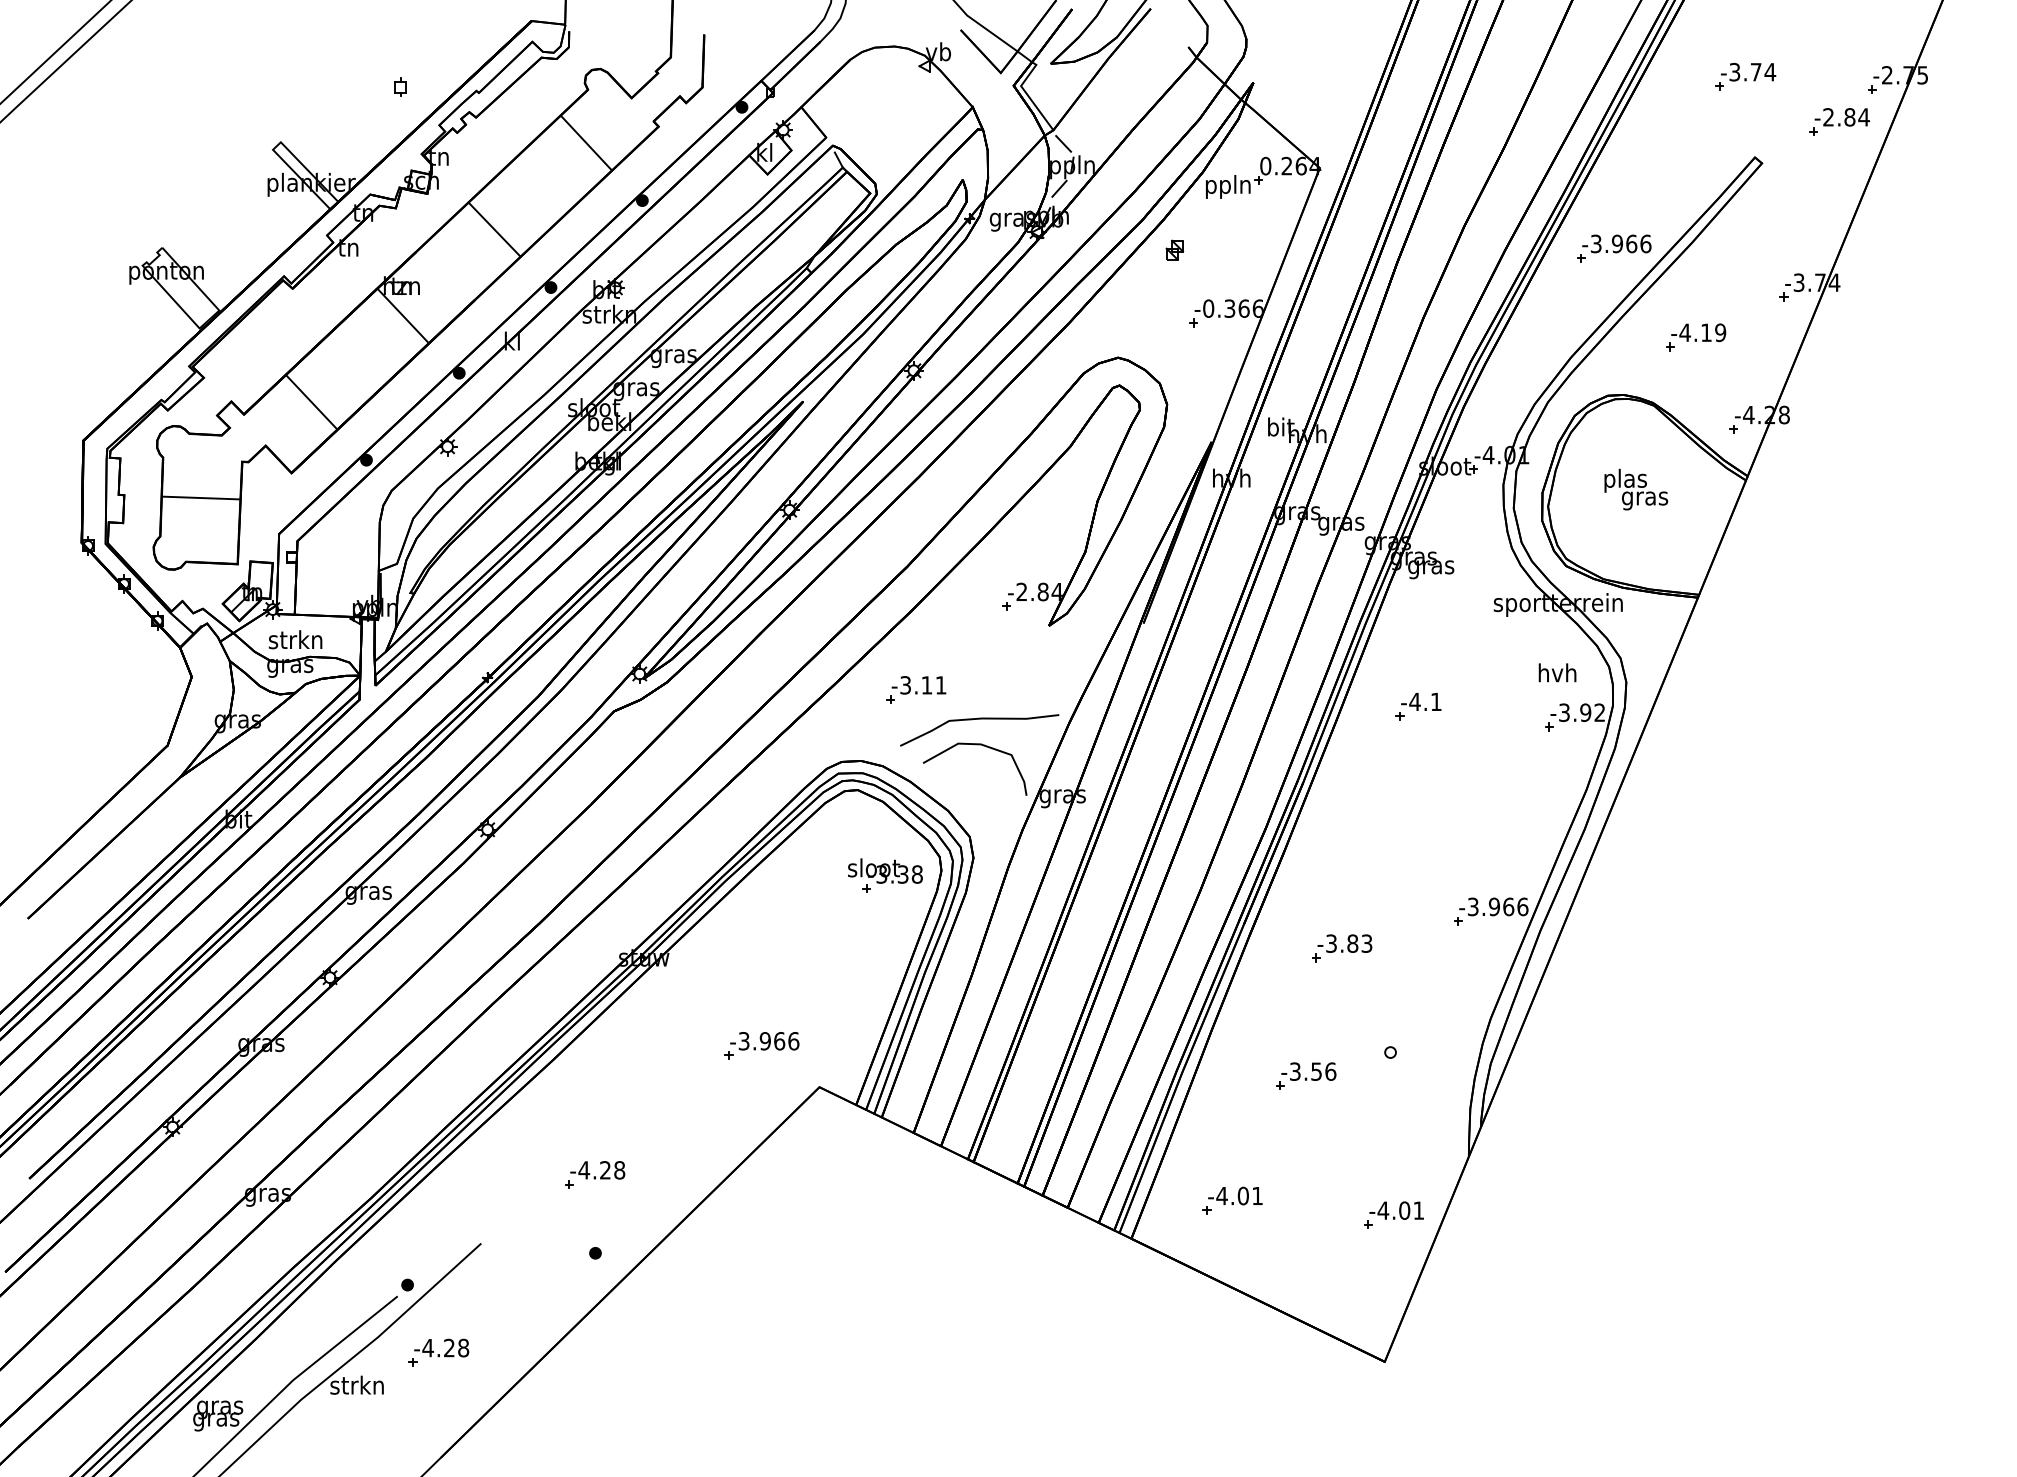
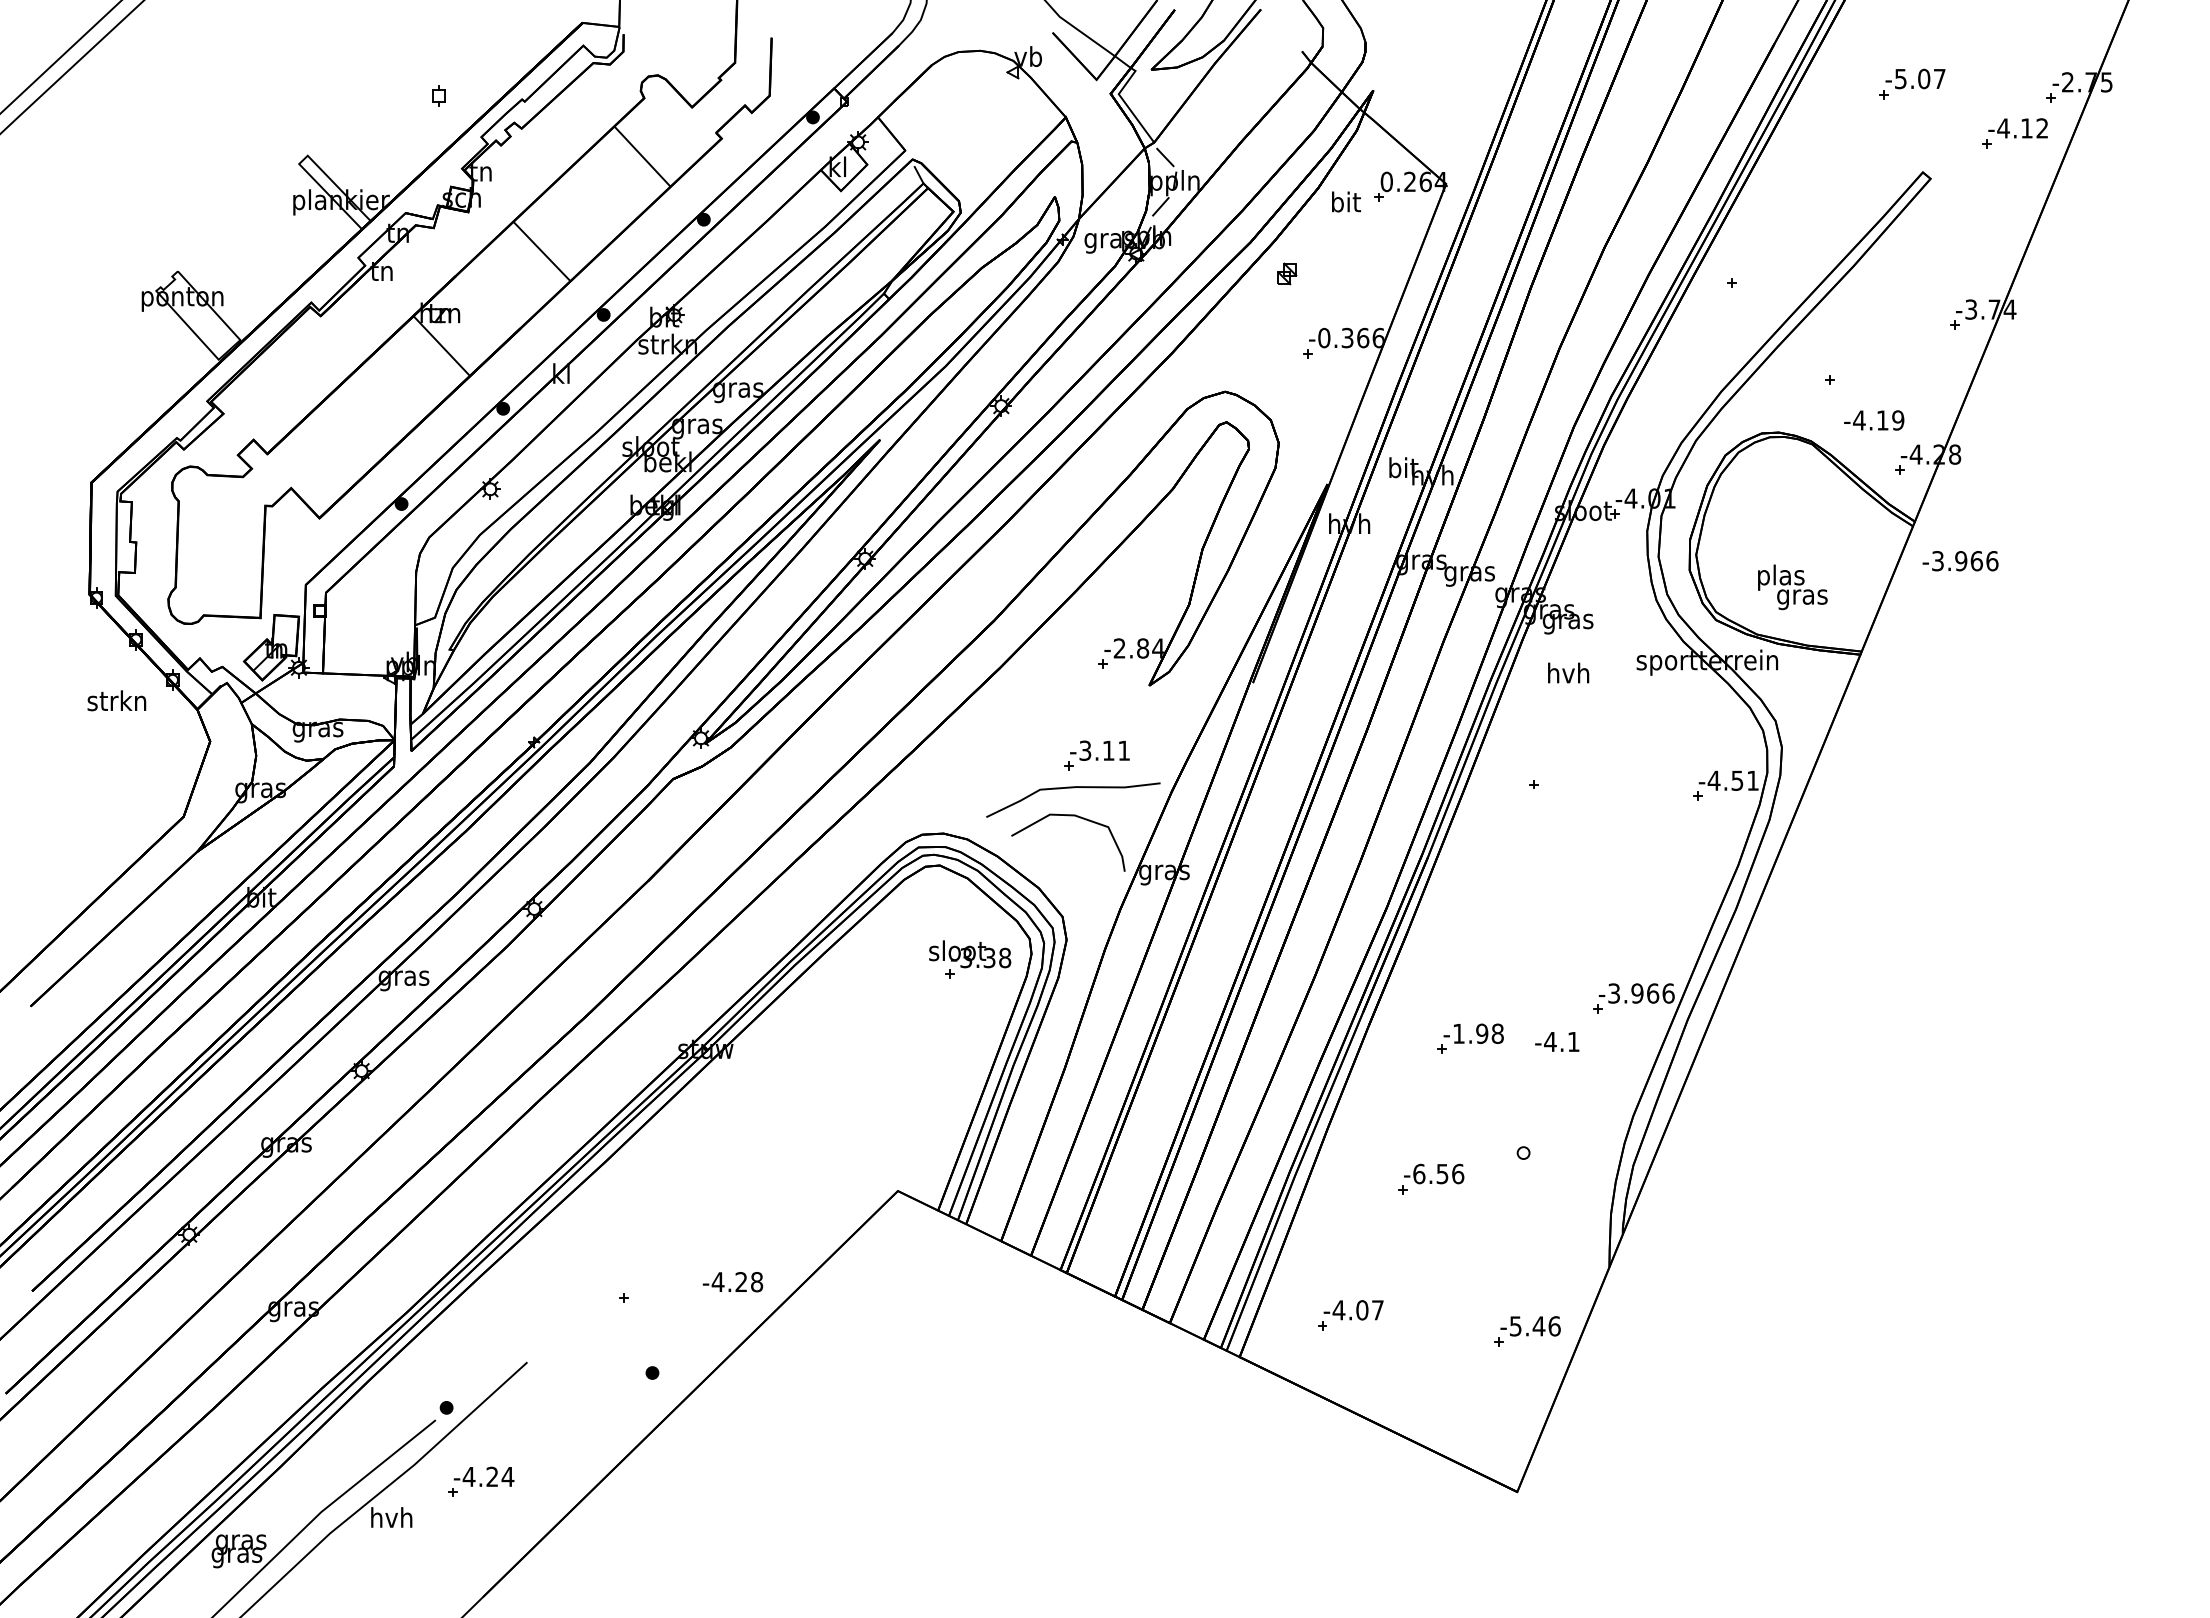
text: (1752, 71) -> (1920, 78), -3.74 -> -5.07
text: (1845, 117) -> (2022, 128), -2.84 -> -4.12
text: (1228, 186) -> (1345, 204), ppln -> bit
text: (1616, 244) -> (1960, 561), moved
text: (1698, 332) -> (1874, 420), moved
line: (311, 402) -> (341, 440), removed
text: (1635, 489) -> (1792, 587), moved
line: (201, 498) -> (220, 545), removed
text: (295, 639) -> (116, 700), moved
text: (1557, 672) -> (1568, 672), moved
part: (915, 689) -> (1096, 755), moved
text: (1421, 701) -> (1557, 1041), moved
text: (1581, 712) -> (1732, 780), -3.92 -> -4.51
text: (1349, 943) -> (1478, 1033), -3.83 -> -1.98
part: (761, 1045) -> (834, 1145), removed
text: (1295, 1071) -> (1419, 1173), -3.56 -> -6.56
text: (597, 1170) -> (732, 1282), moved
text: (1257, 1196) -> (1377, 1310), -4.01 -> -4.07
text: (1400, 1210) -> (1534, 1326), -4.01 -> -5.46
text: (463, 1347) -> (507, 1476), -4.28 -> -4.24
text: (357, 1385) -> (391, 1517), strkn -> hvh

